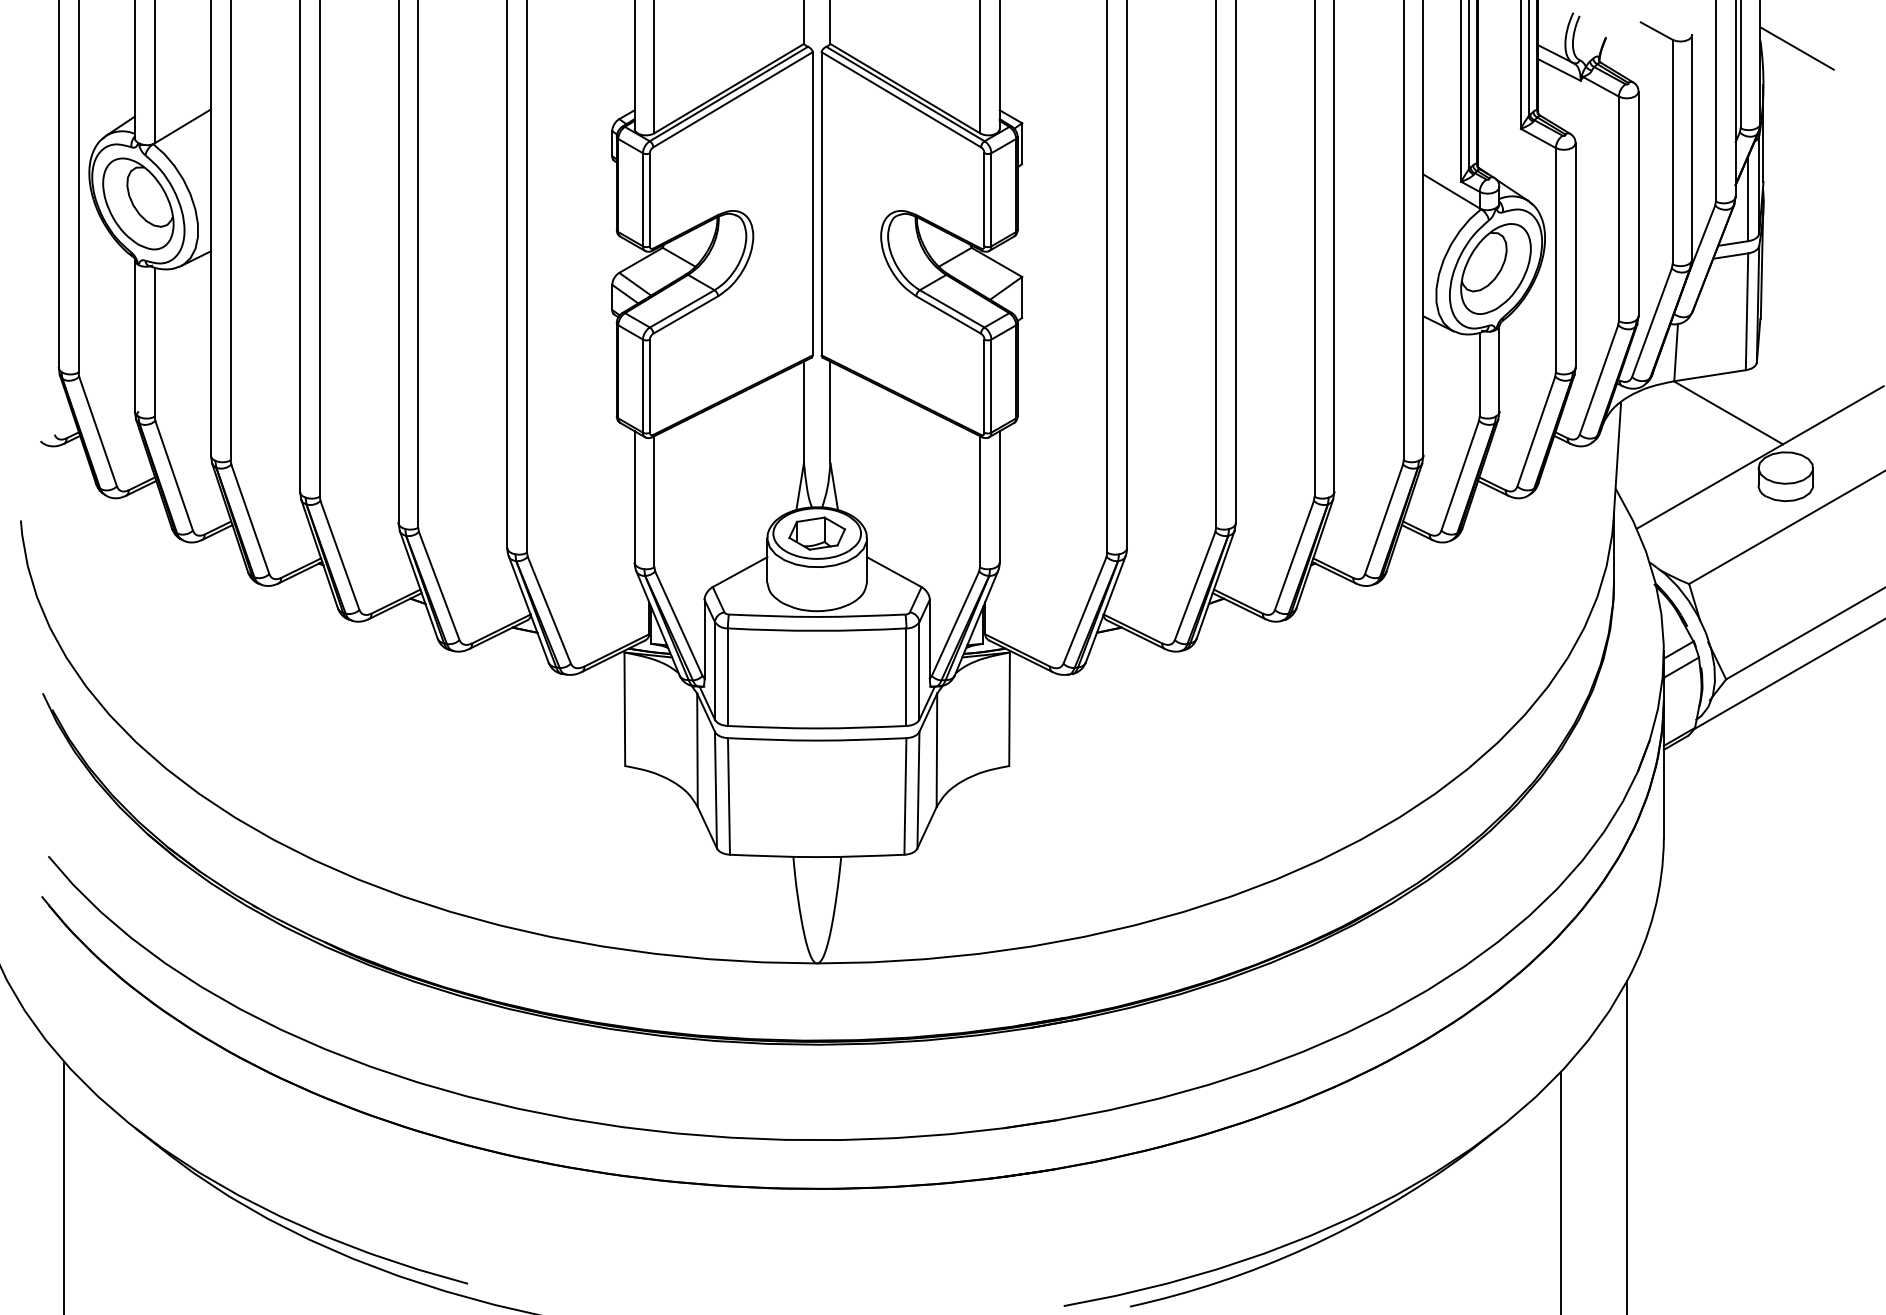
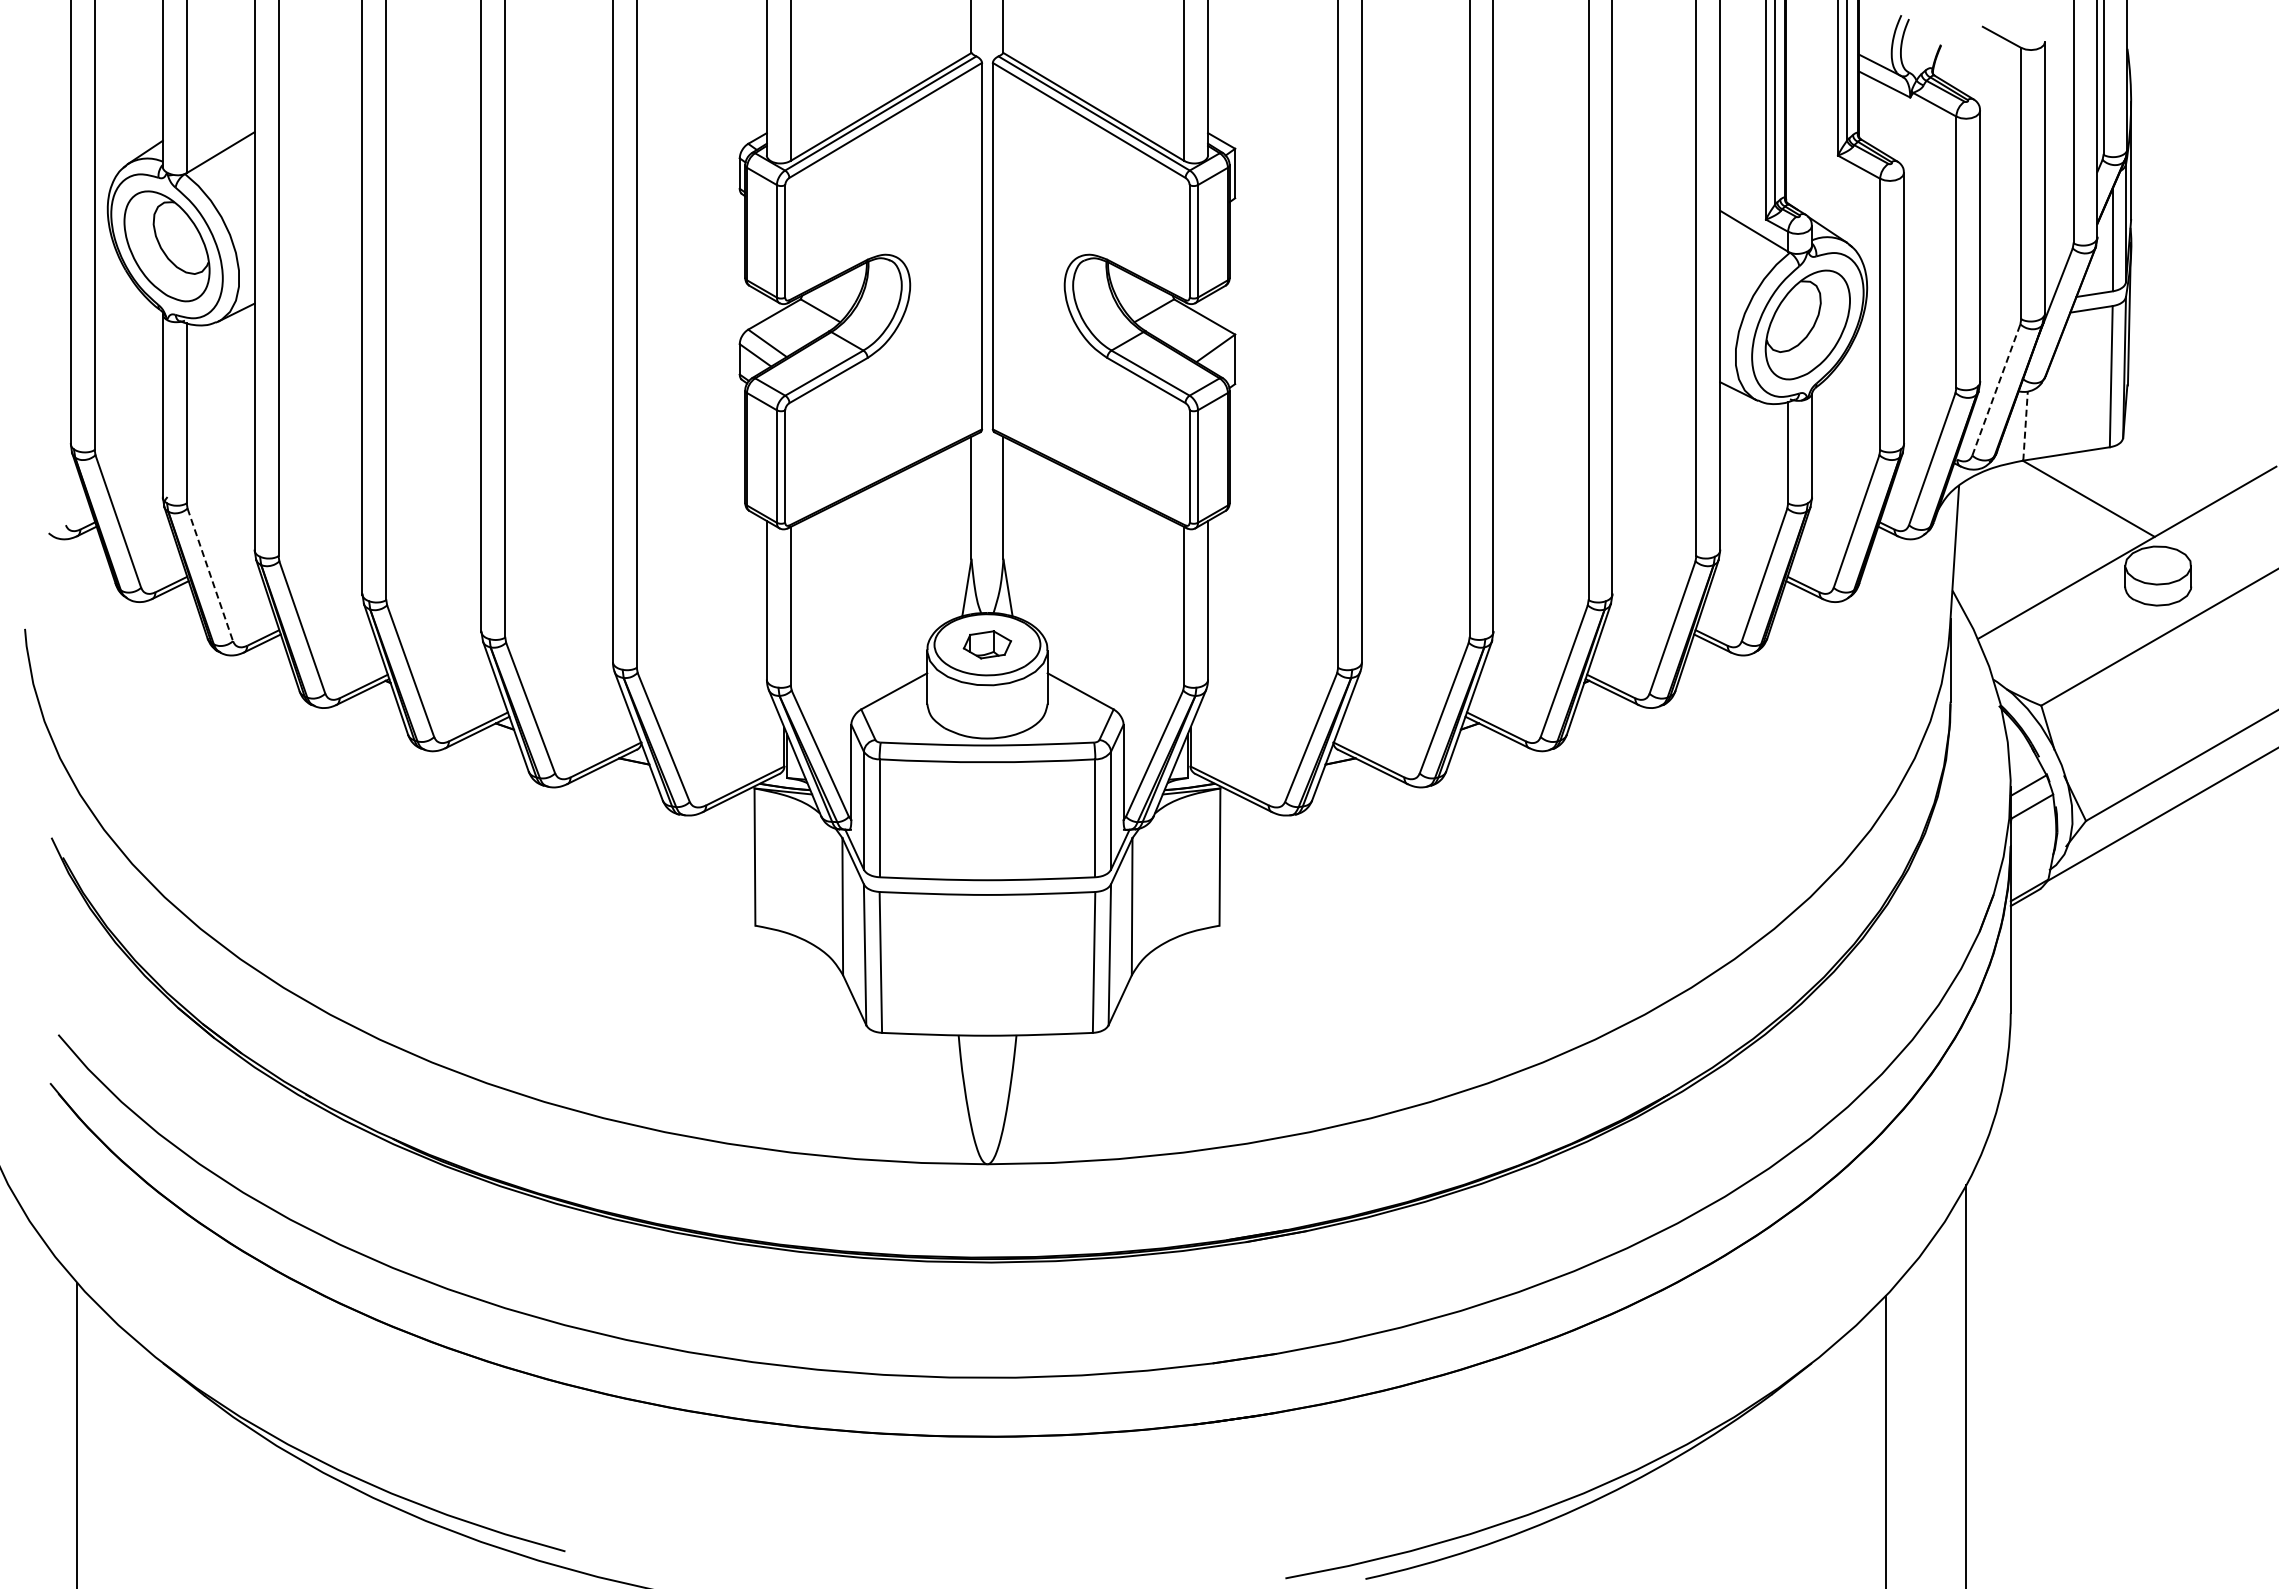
line: (1796, 48) -> (2171, 58), removed
line: (1652, 323) -> (1996, 390), solid -> dashed
line: (1676, 352) -> (2025, 425), solid -> dashed
line: (174, 476) -> (210, 575), solid -> dashed
part: (817, 533) -> (987, 644), size x0.7

